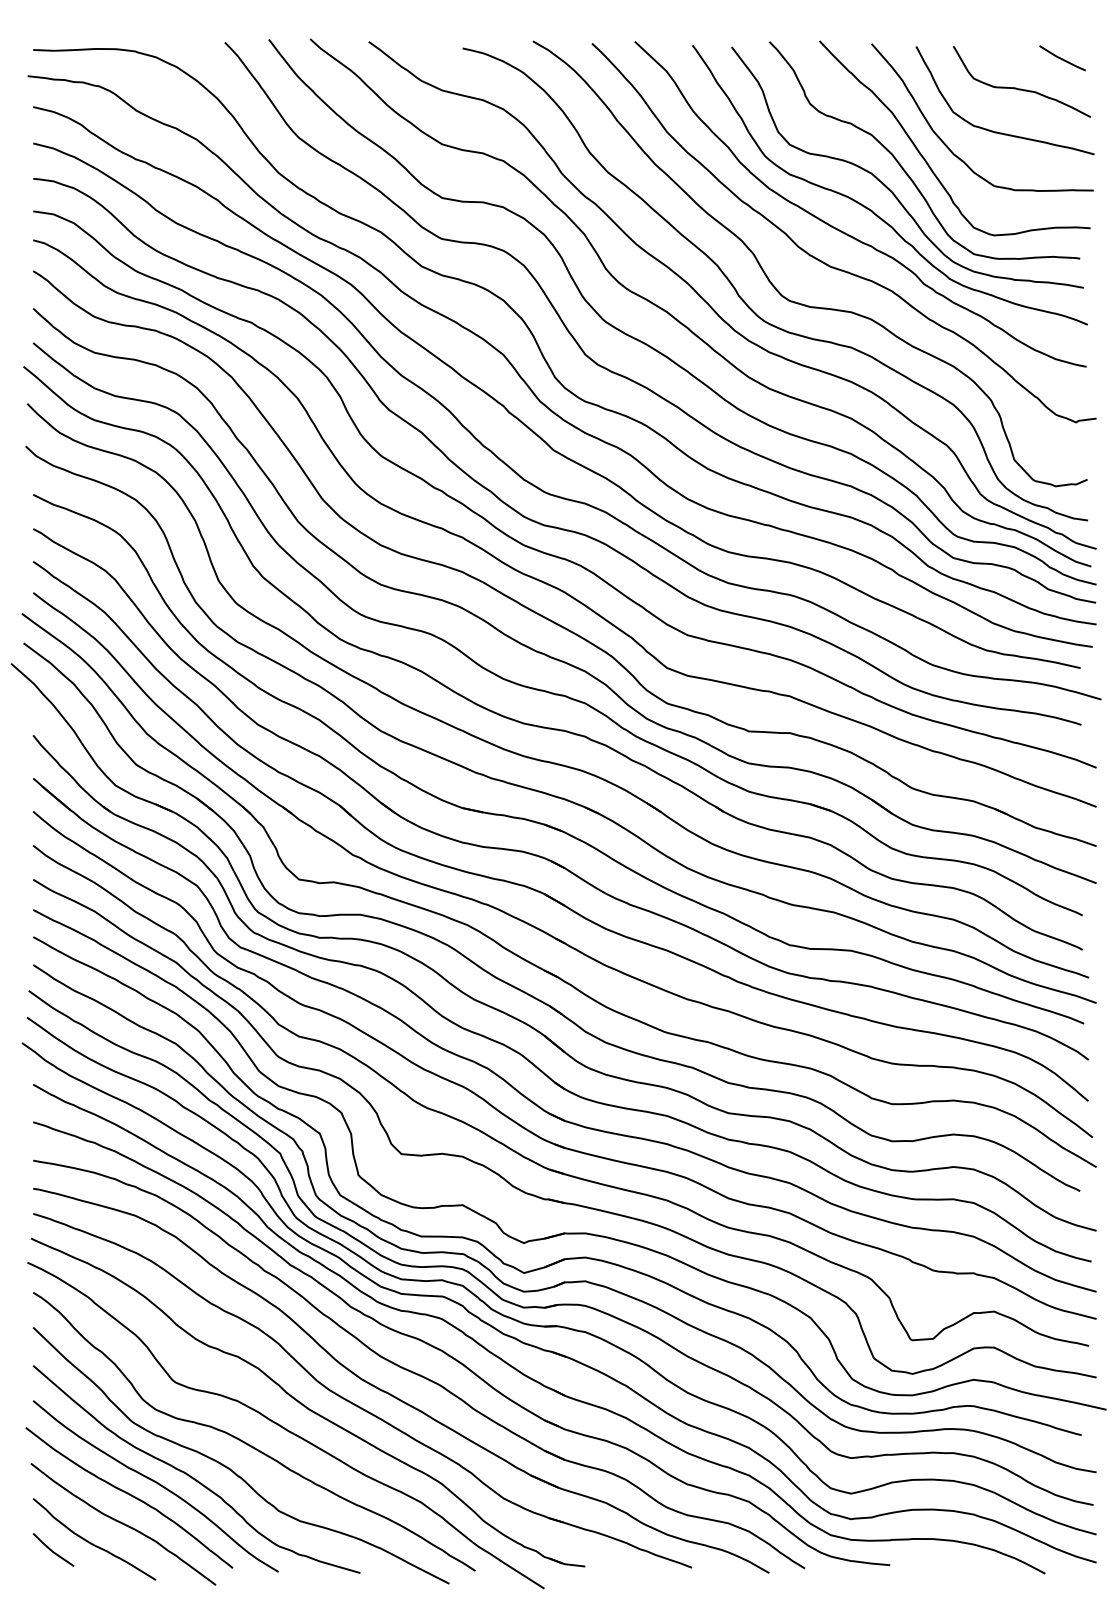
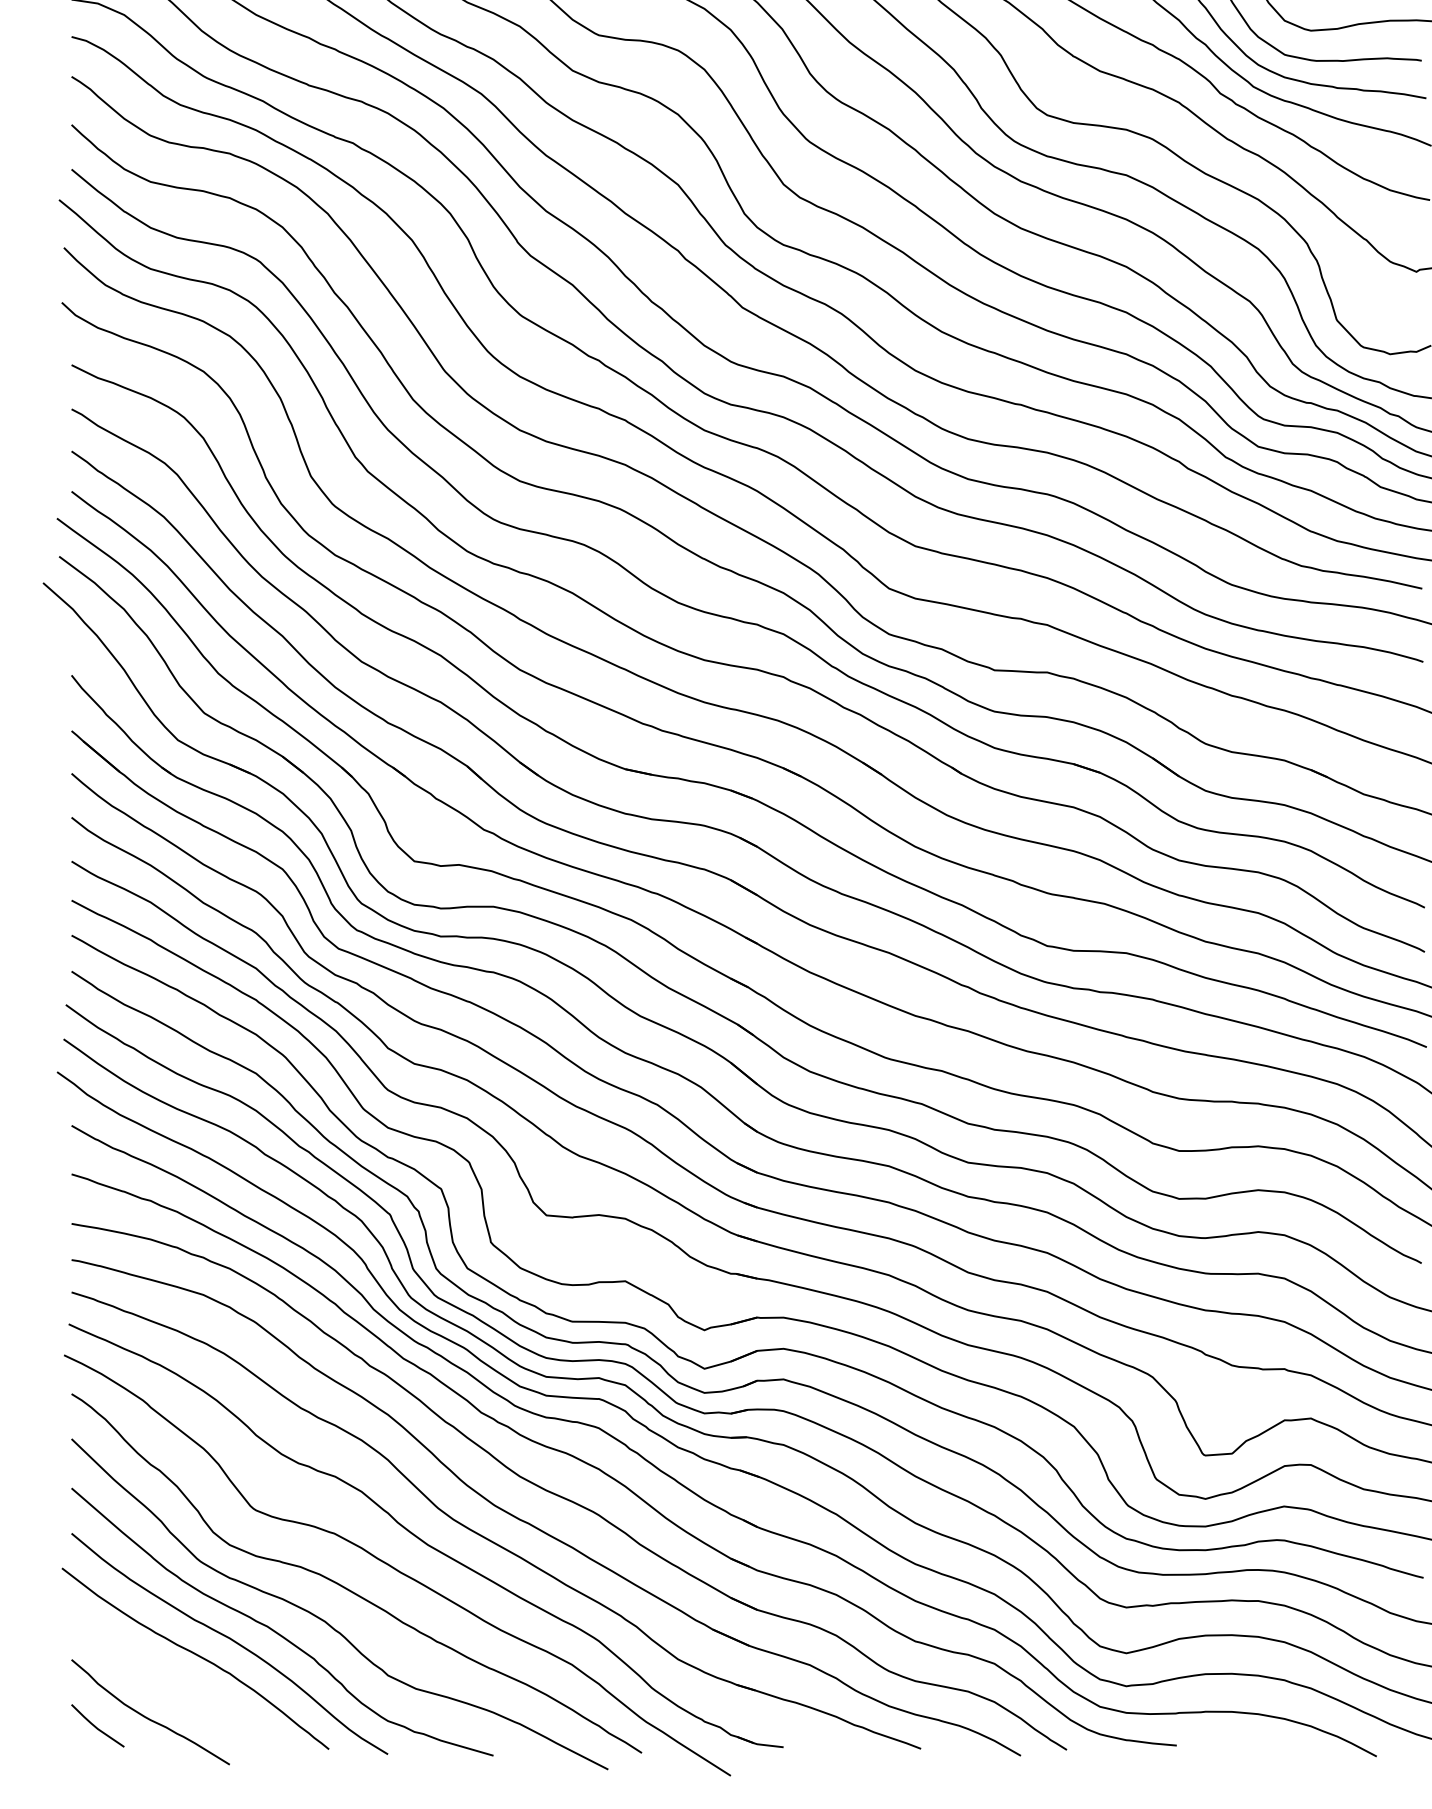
curve: (123, 1524) -> (187, 1693), removed

